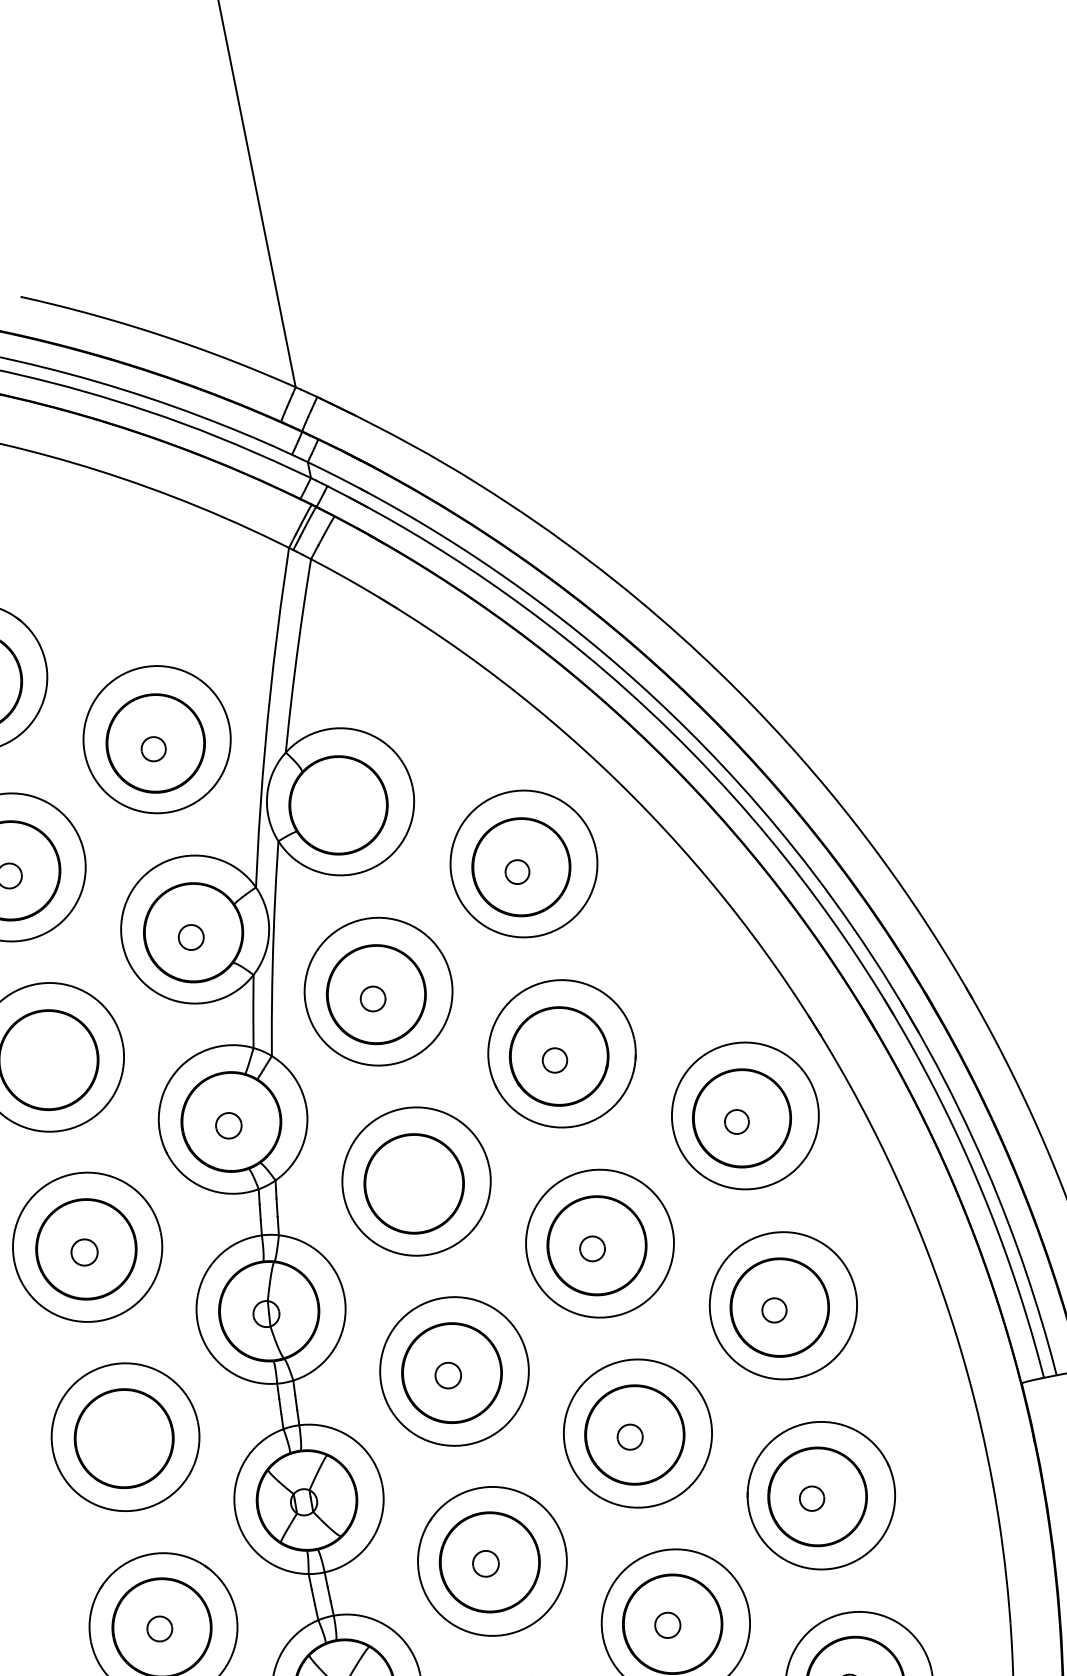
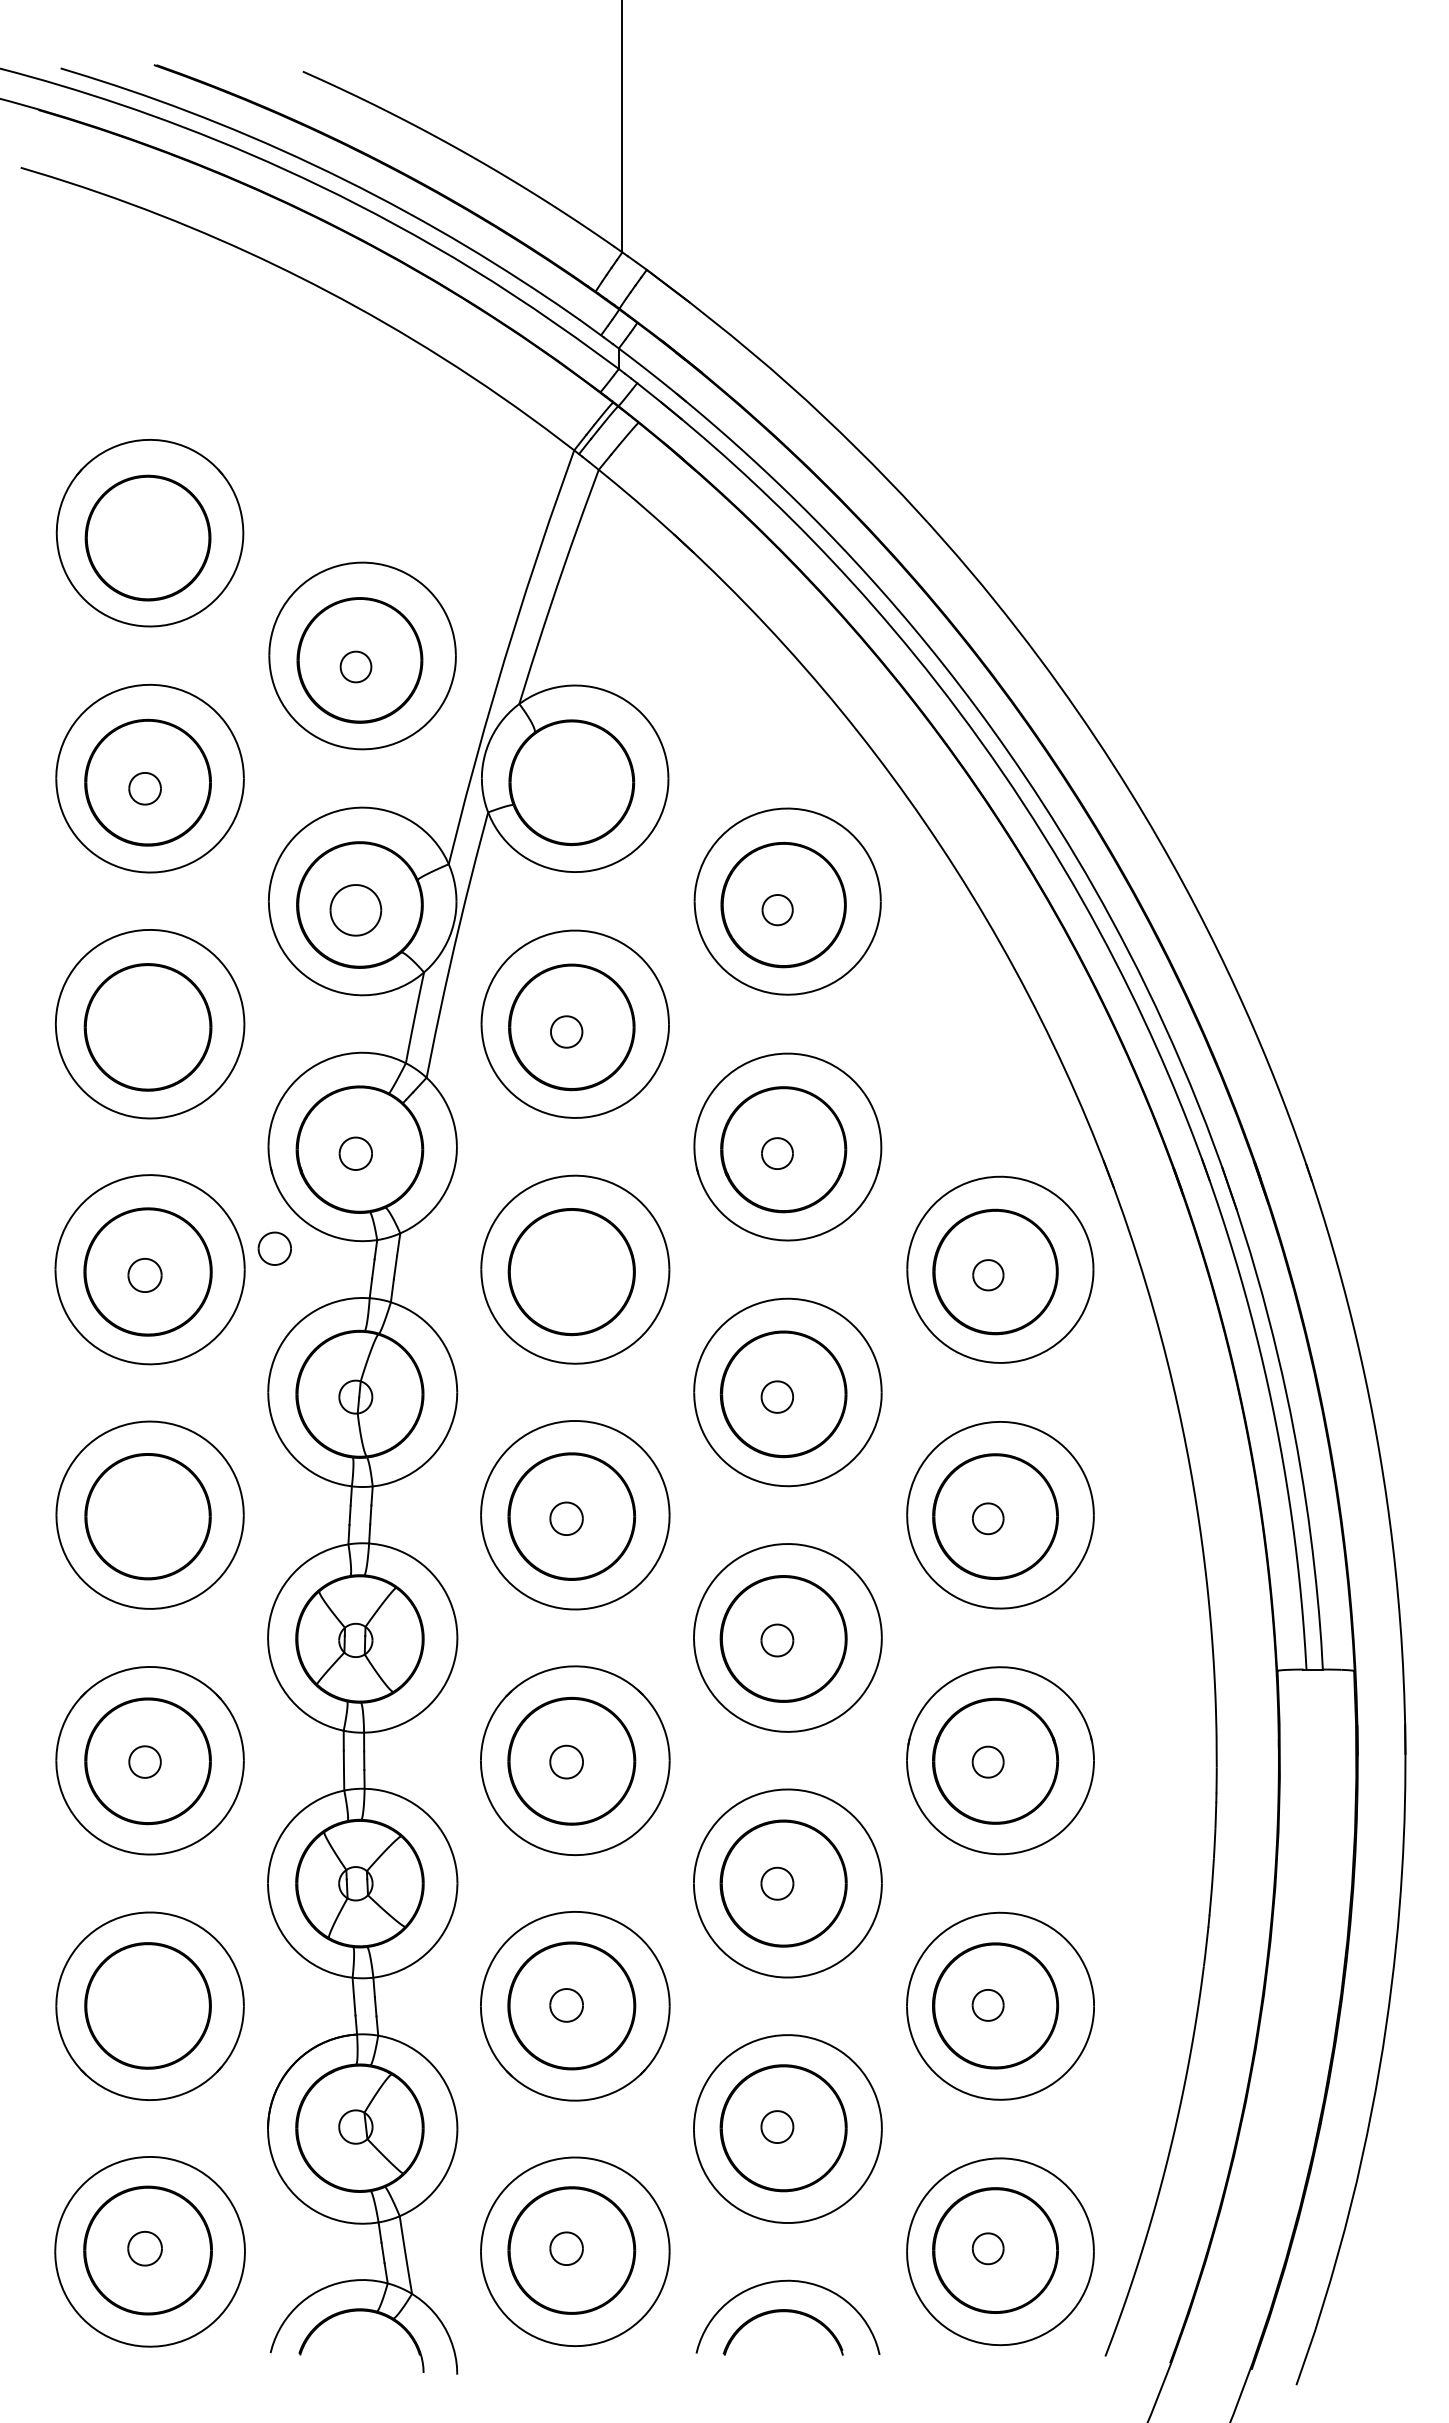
part: (190, 937) -> (355, 910), size x1.6
part: (180, 1211) -> (274, 1248), added

